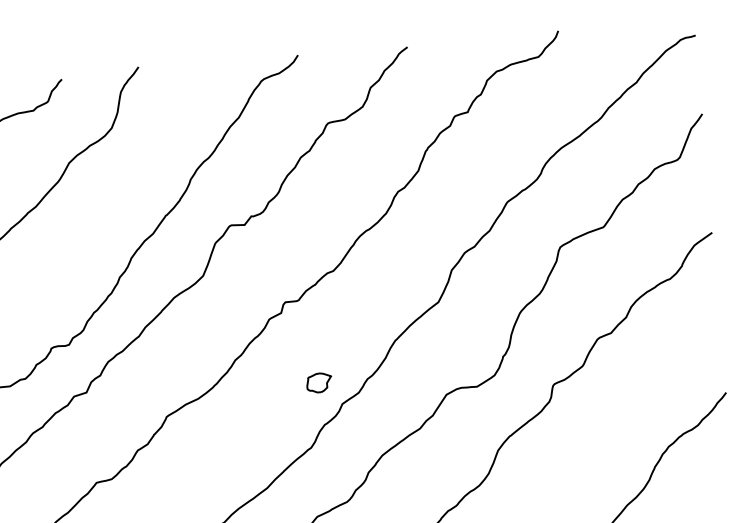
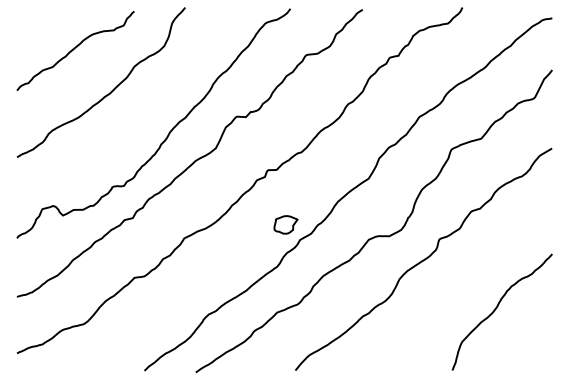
part: (318, 382) -> (285, 224), size x1.43

